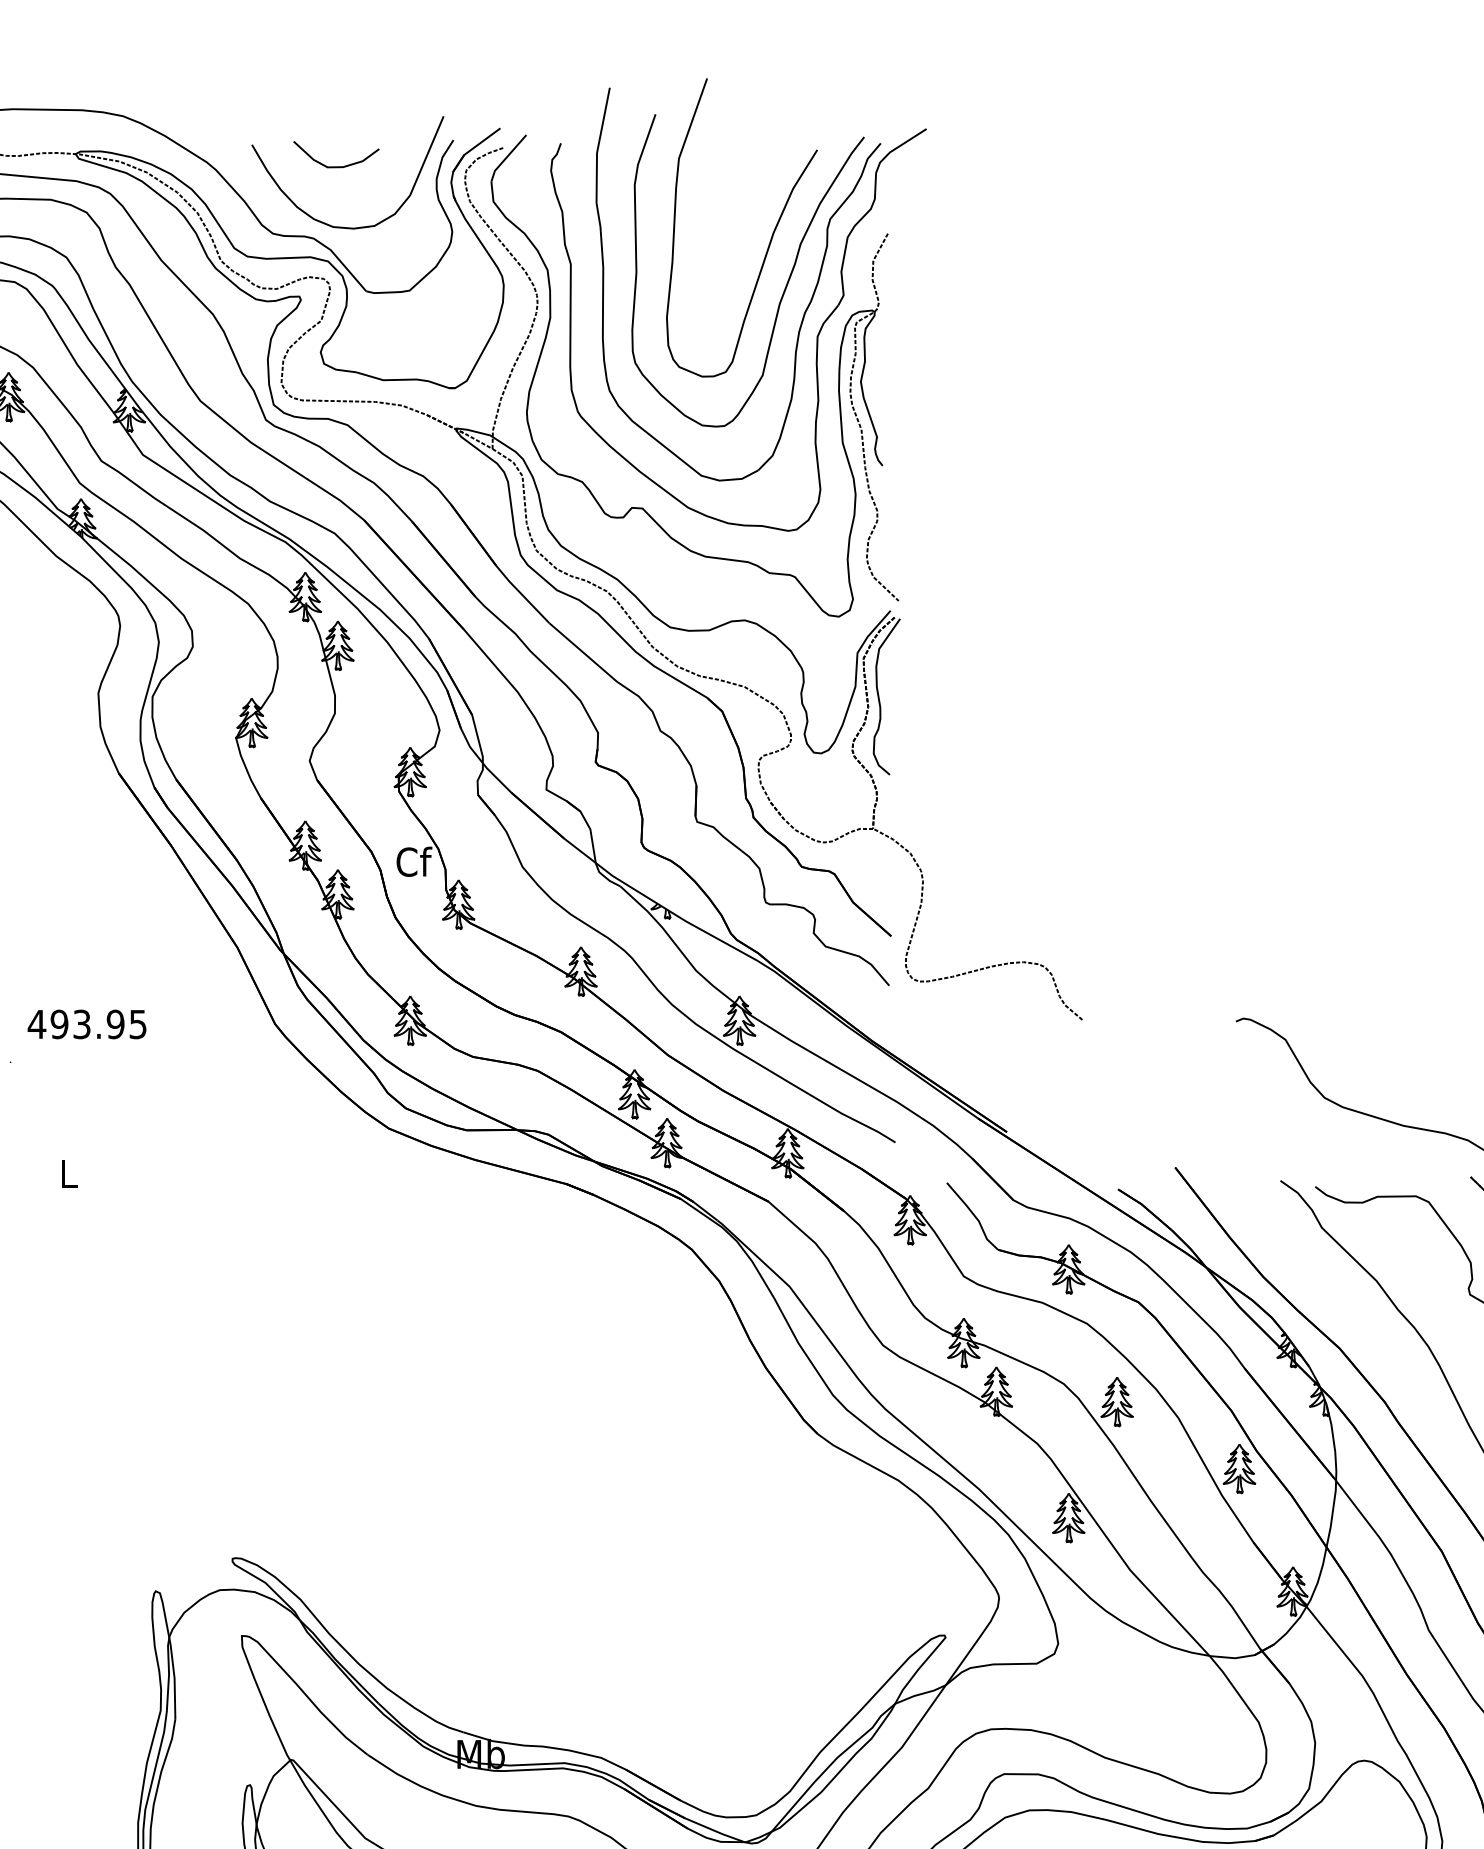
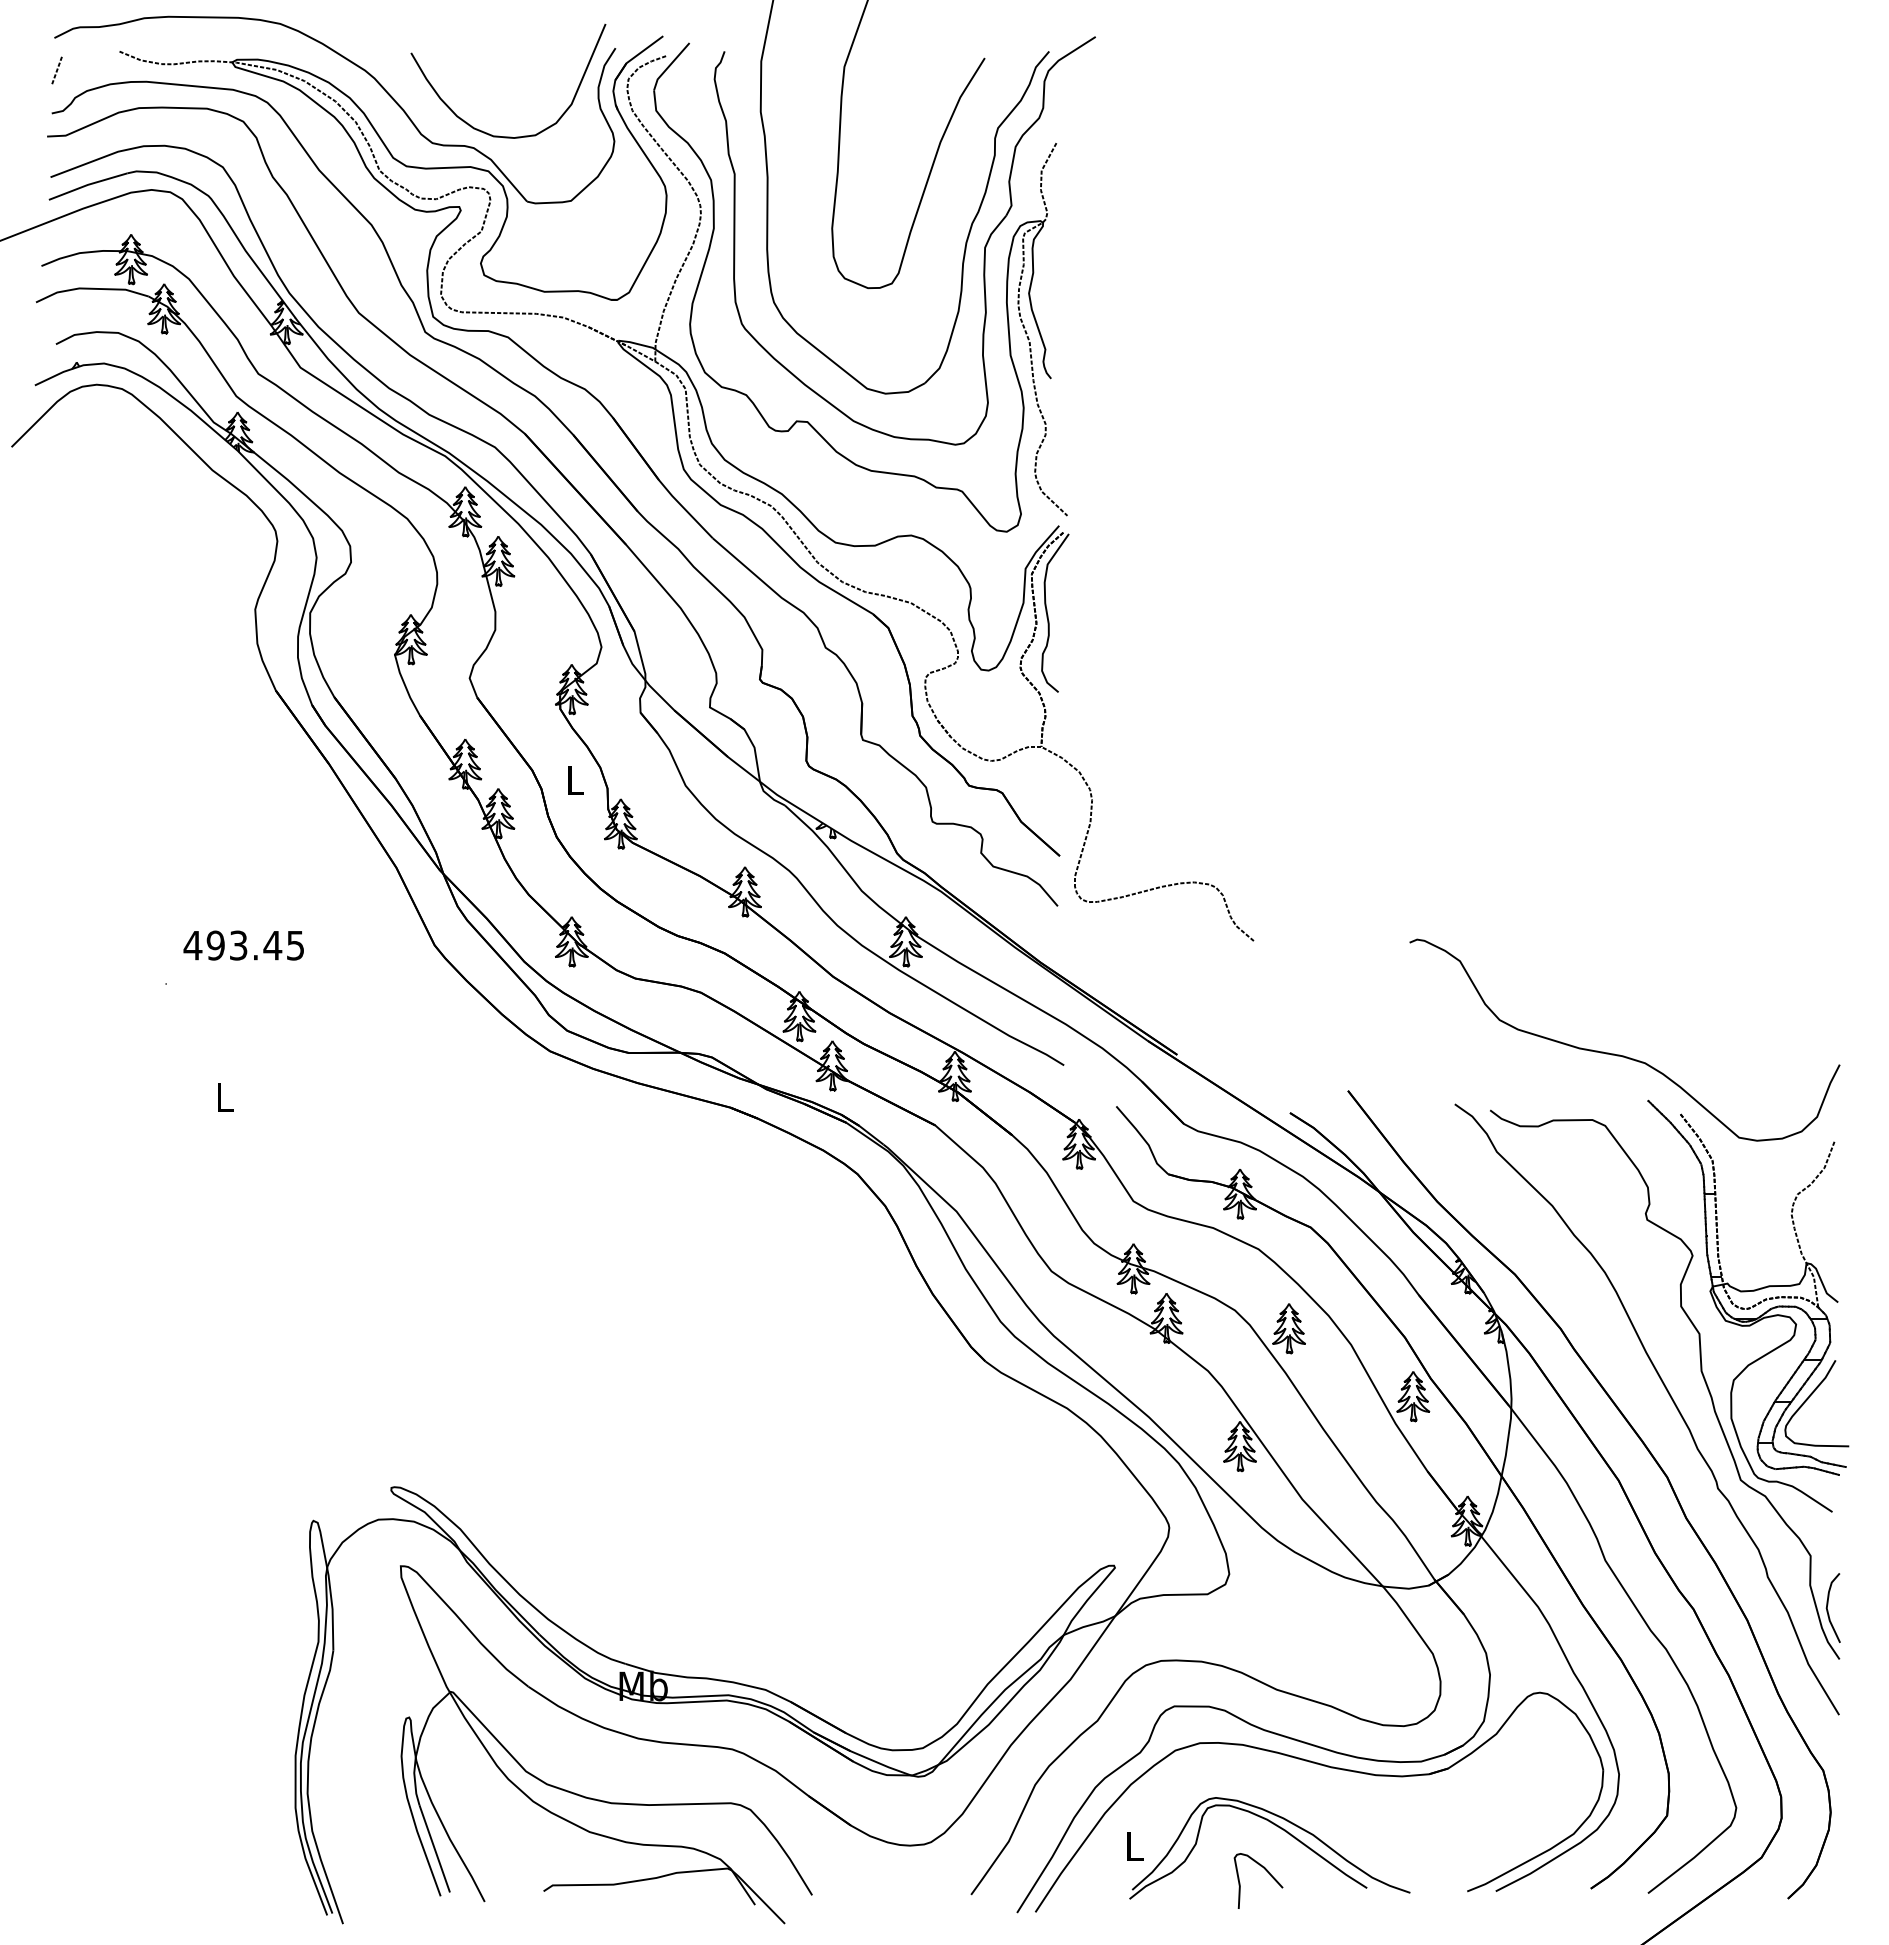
curve: (336, 166) -> (496, 74), removed
curve: (786, 283) -> (953, 193), removed
text: (414, 861) -> (576, 780), Cf -> L
text: (115, 1024) -> (272, 945), 493.95 -> 493.45

